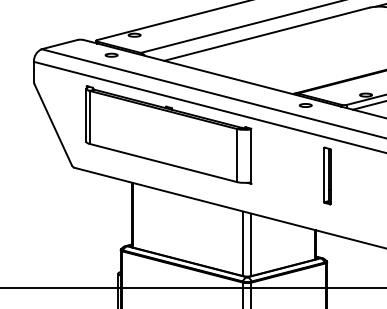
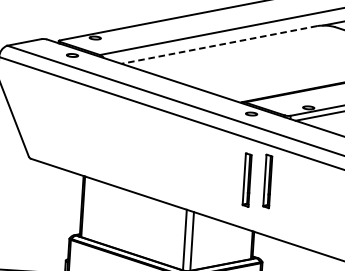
line: (266, 34) -> (218, 45), solid -> dashed
part: (168, 134) -> (121, 133), removed
part: (305, 175) -> (247, 179), added

